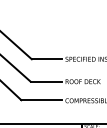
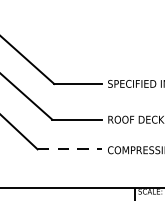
line: (42, 100) -> (71, 149), solid -> dashed

